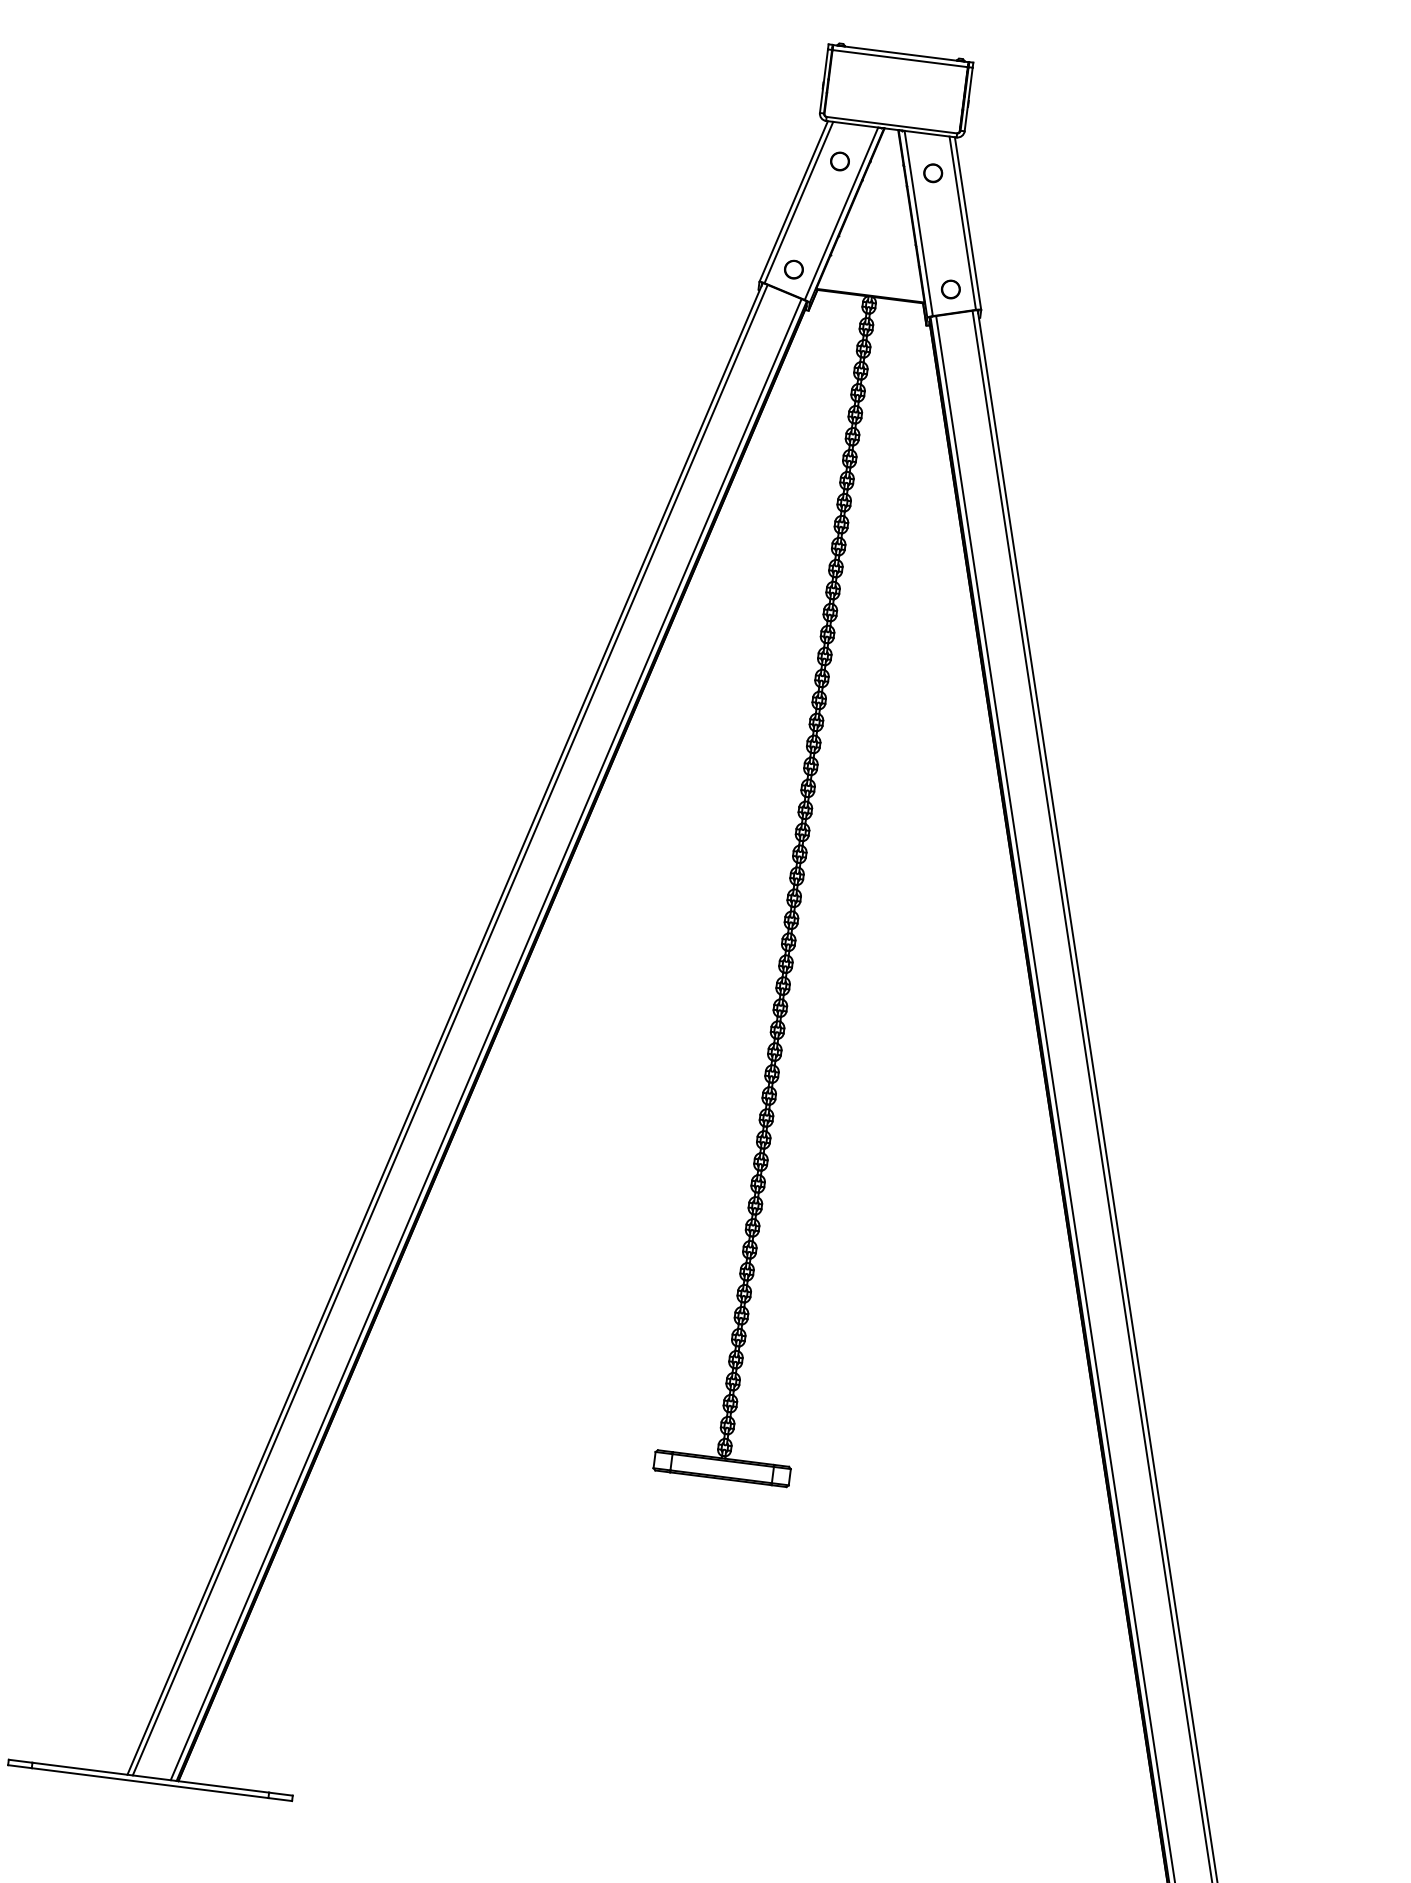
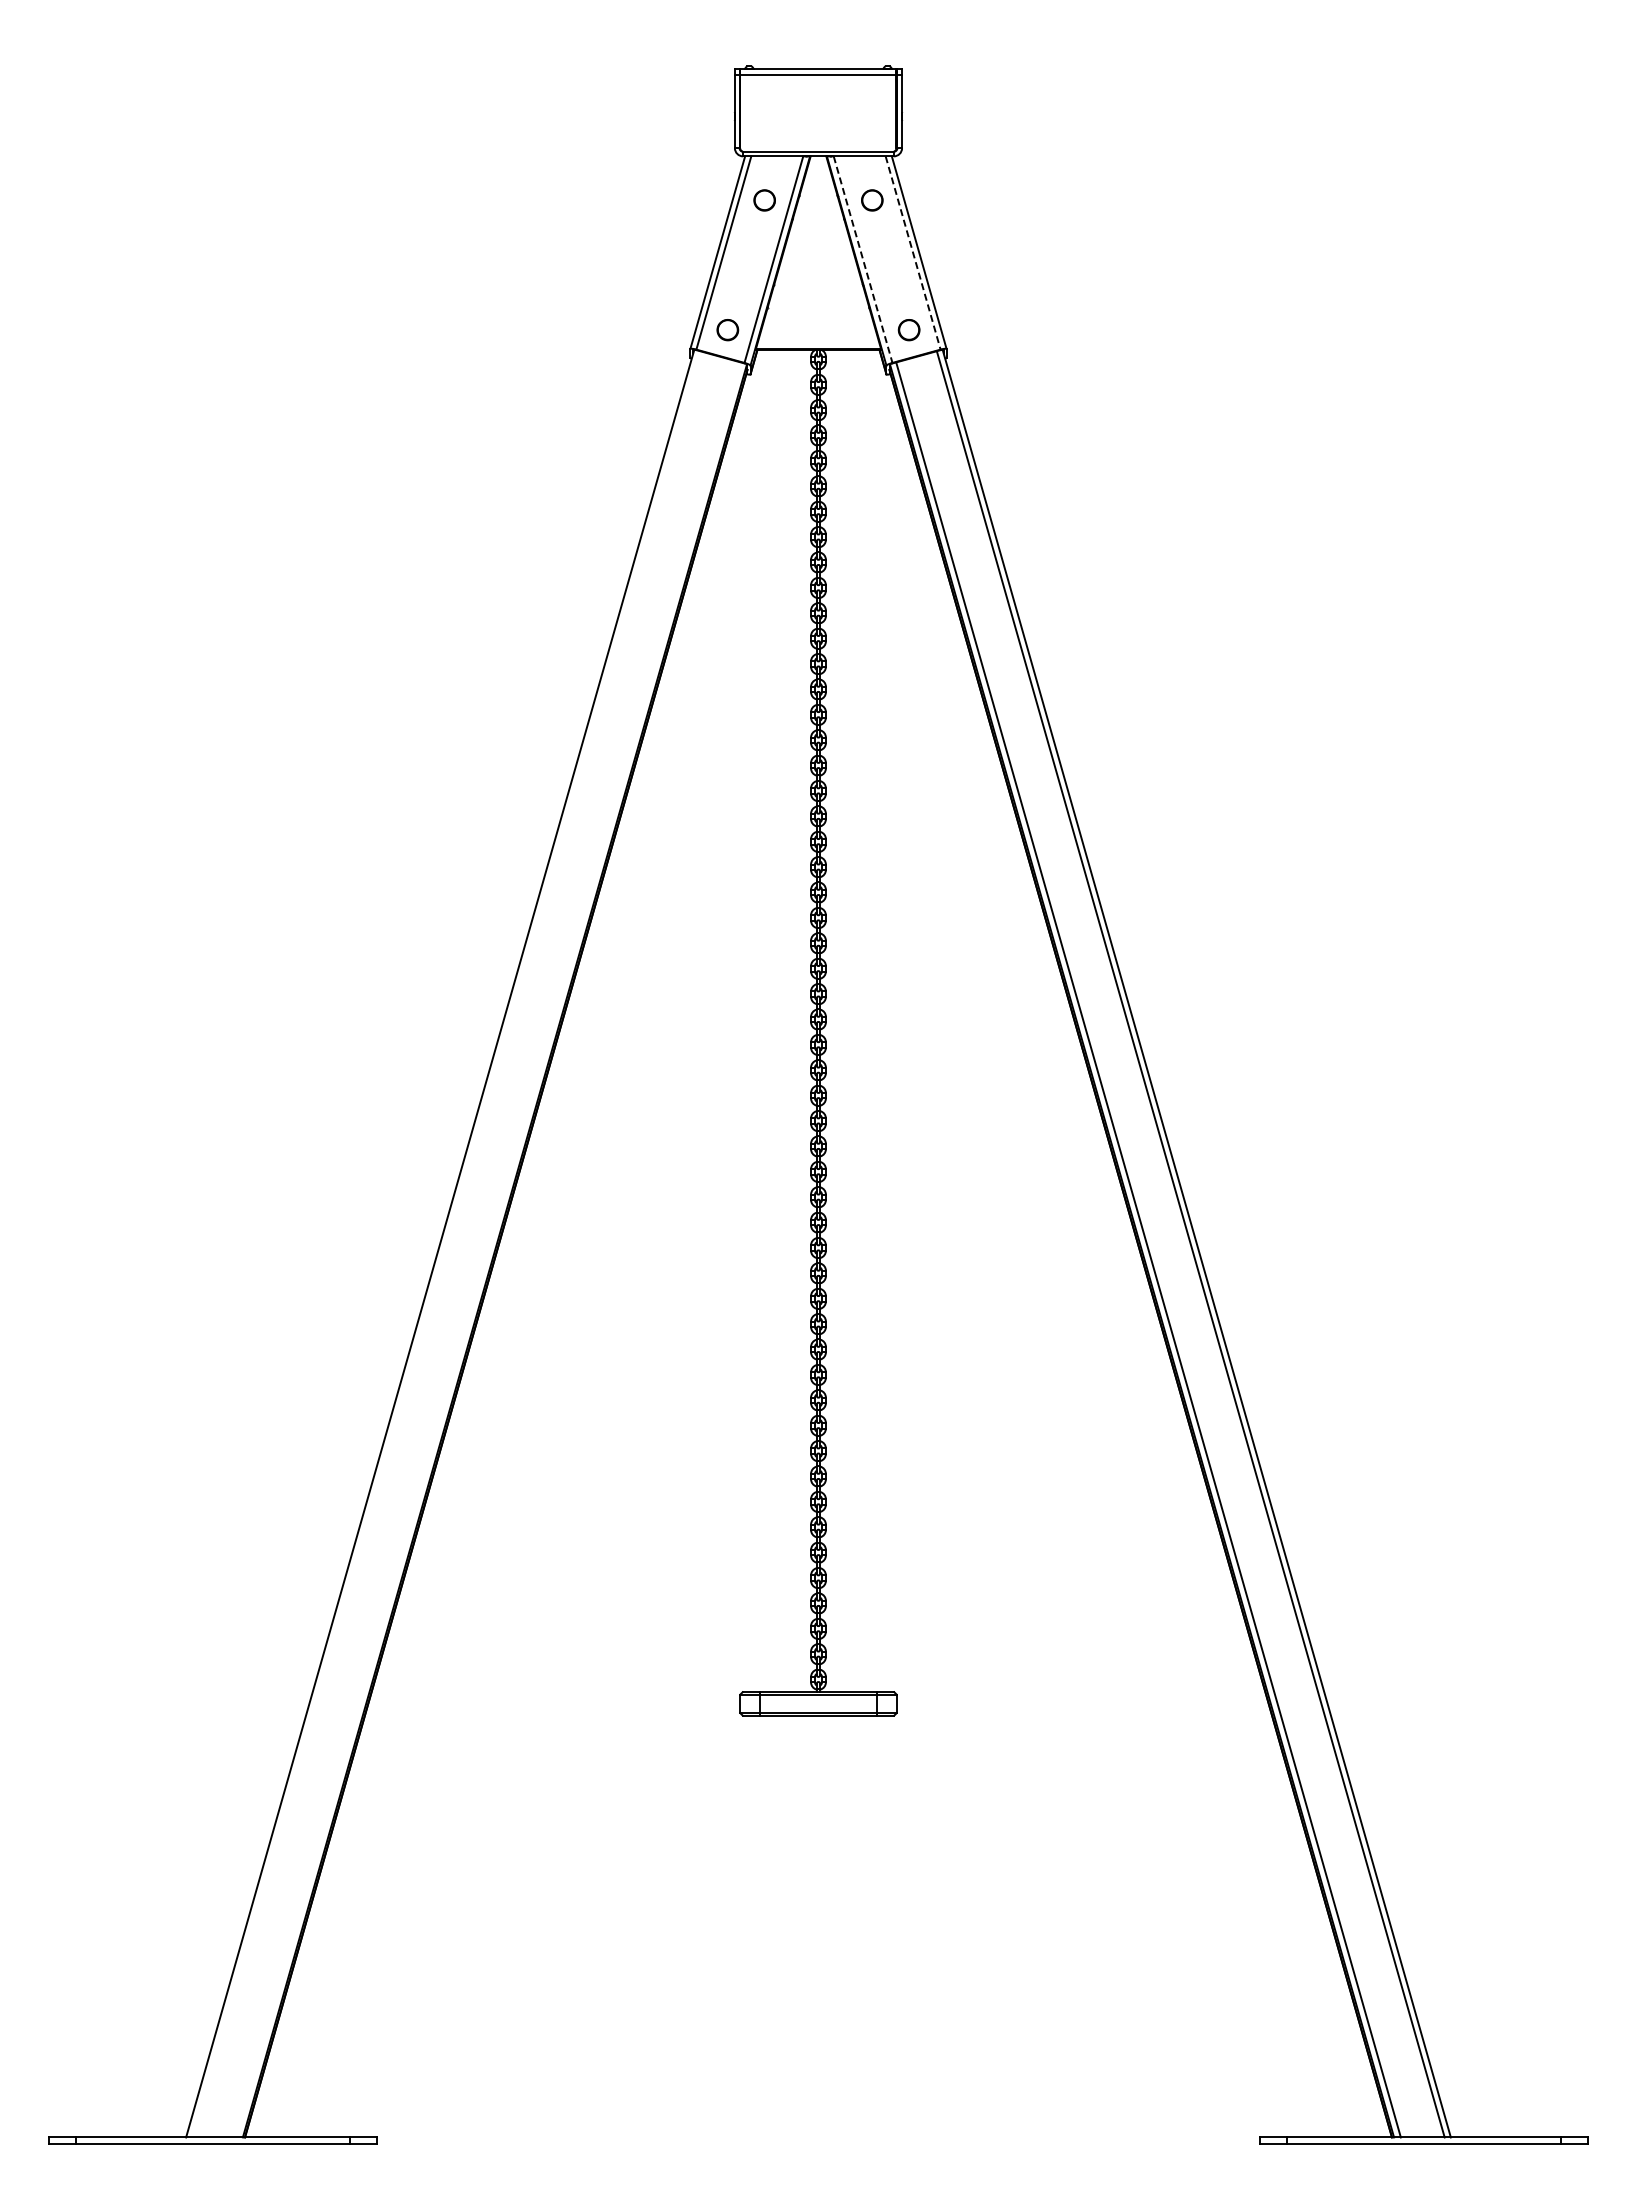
line: (963, 223) -> (913, 253), solid -> dashed
line: (918, 224) -> (863, 260), solid -> dashed
line: (450, 1030) -> (446, 1244), removed
line: (486, 1039) -> (488, 1249), removed

